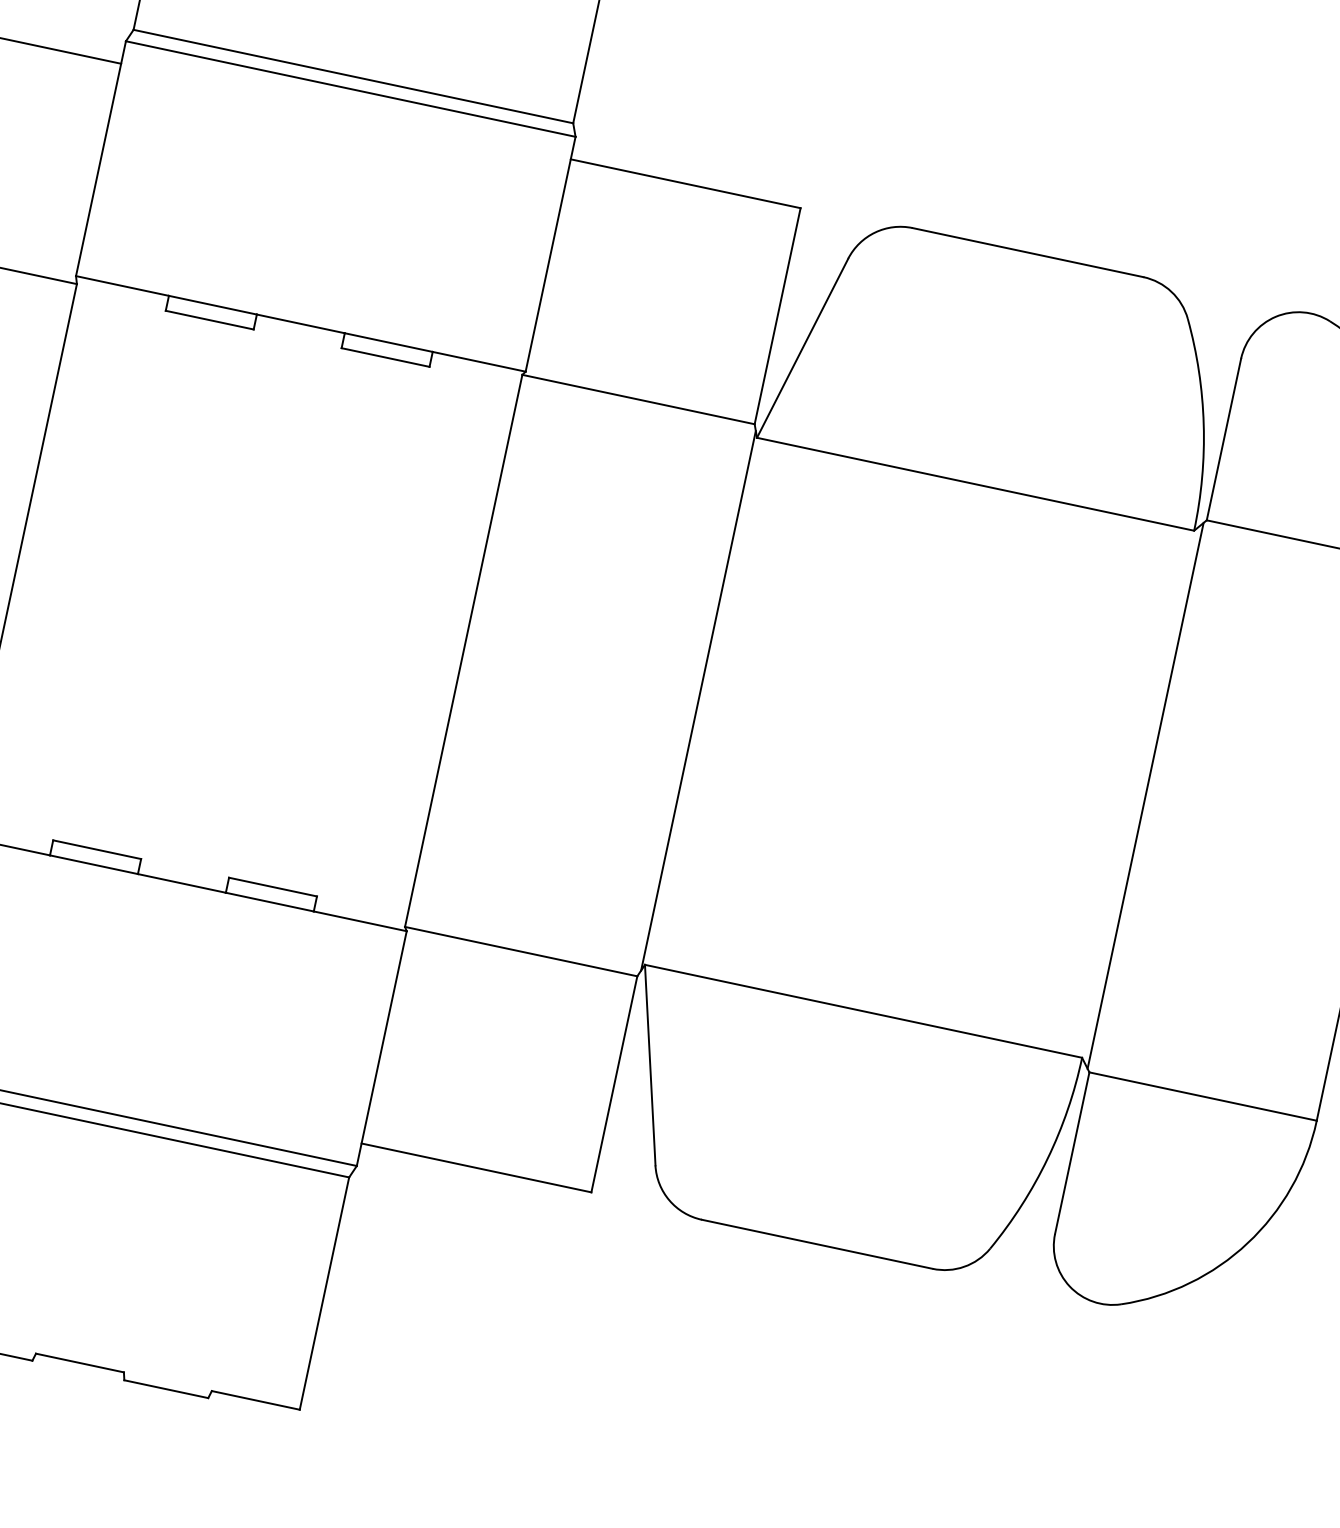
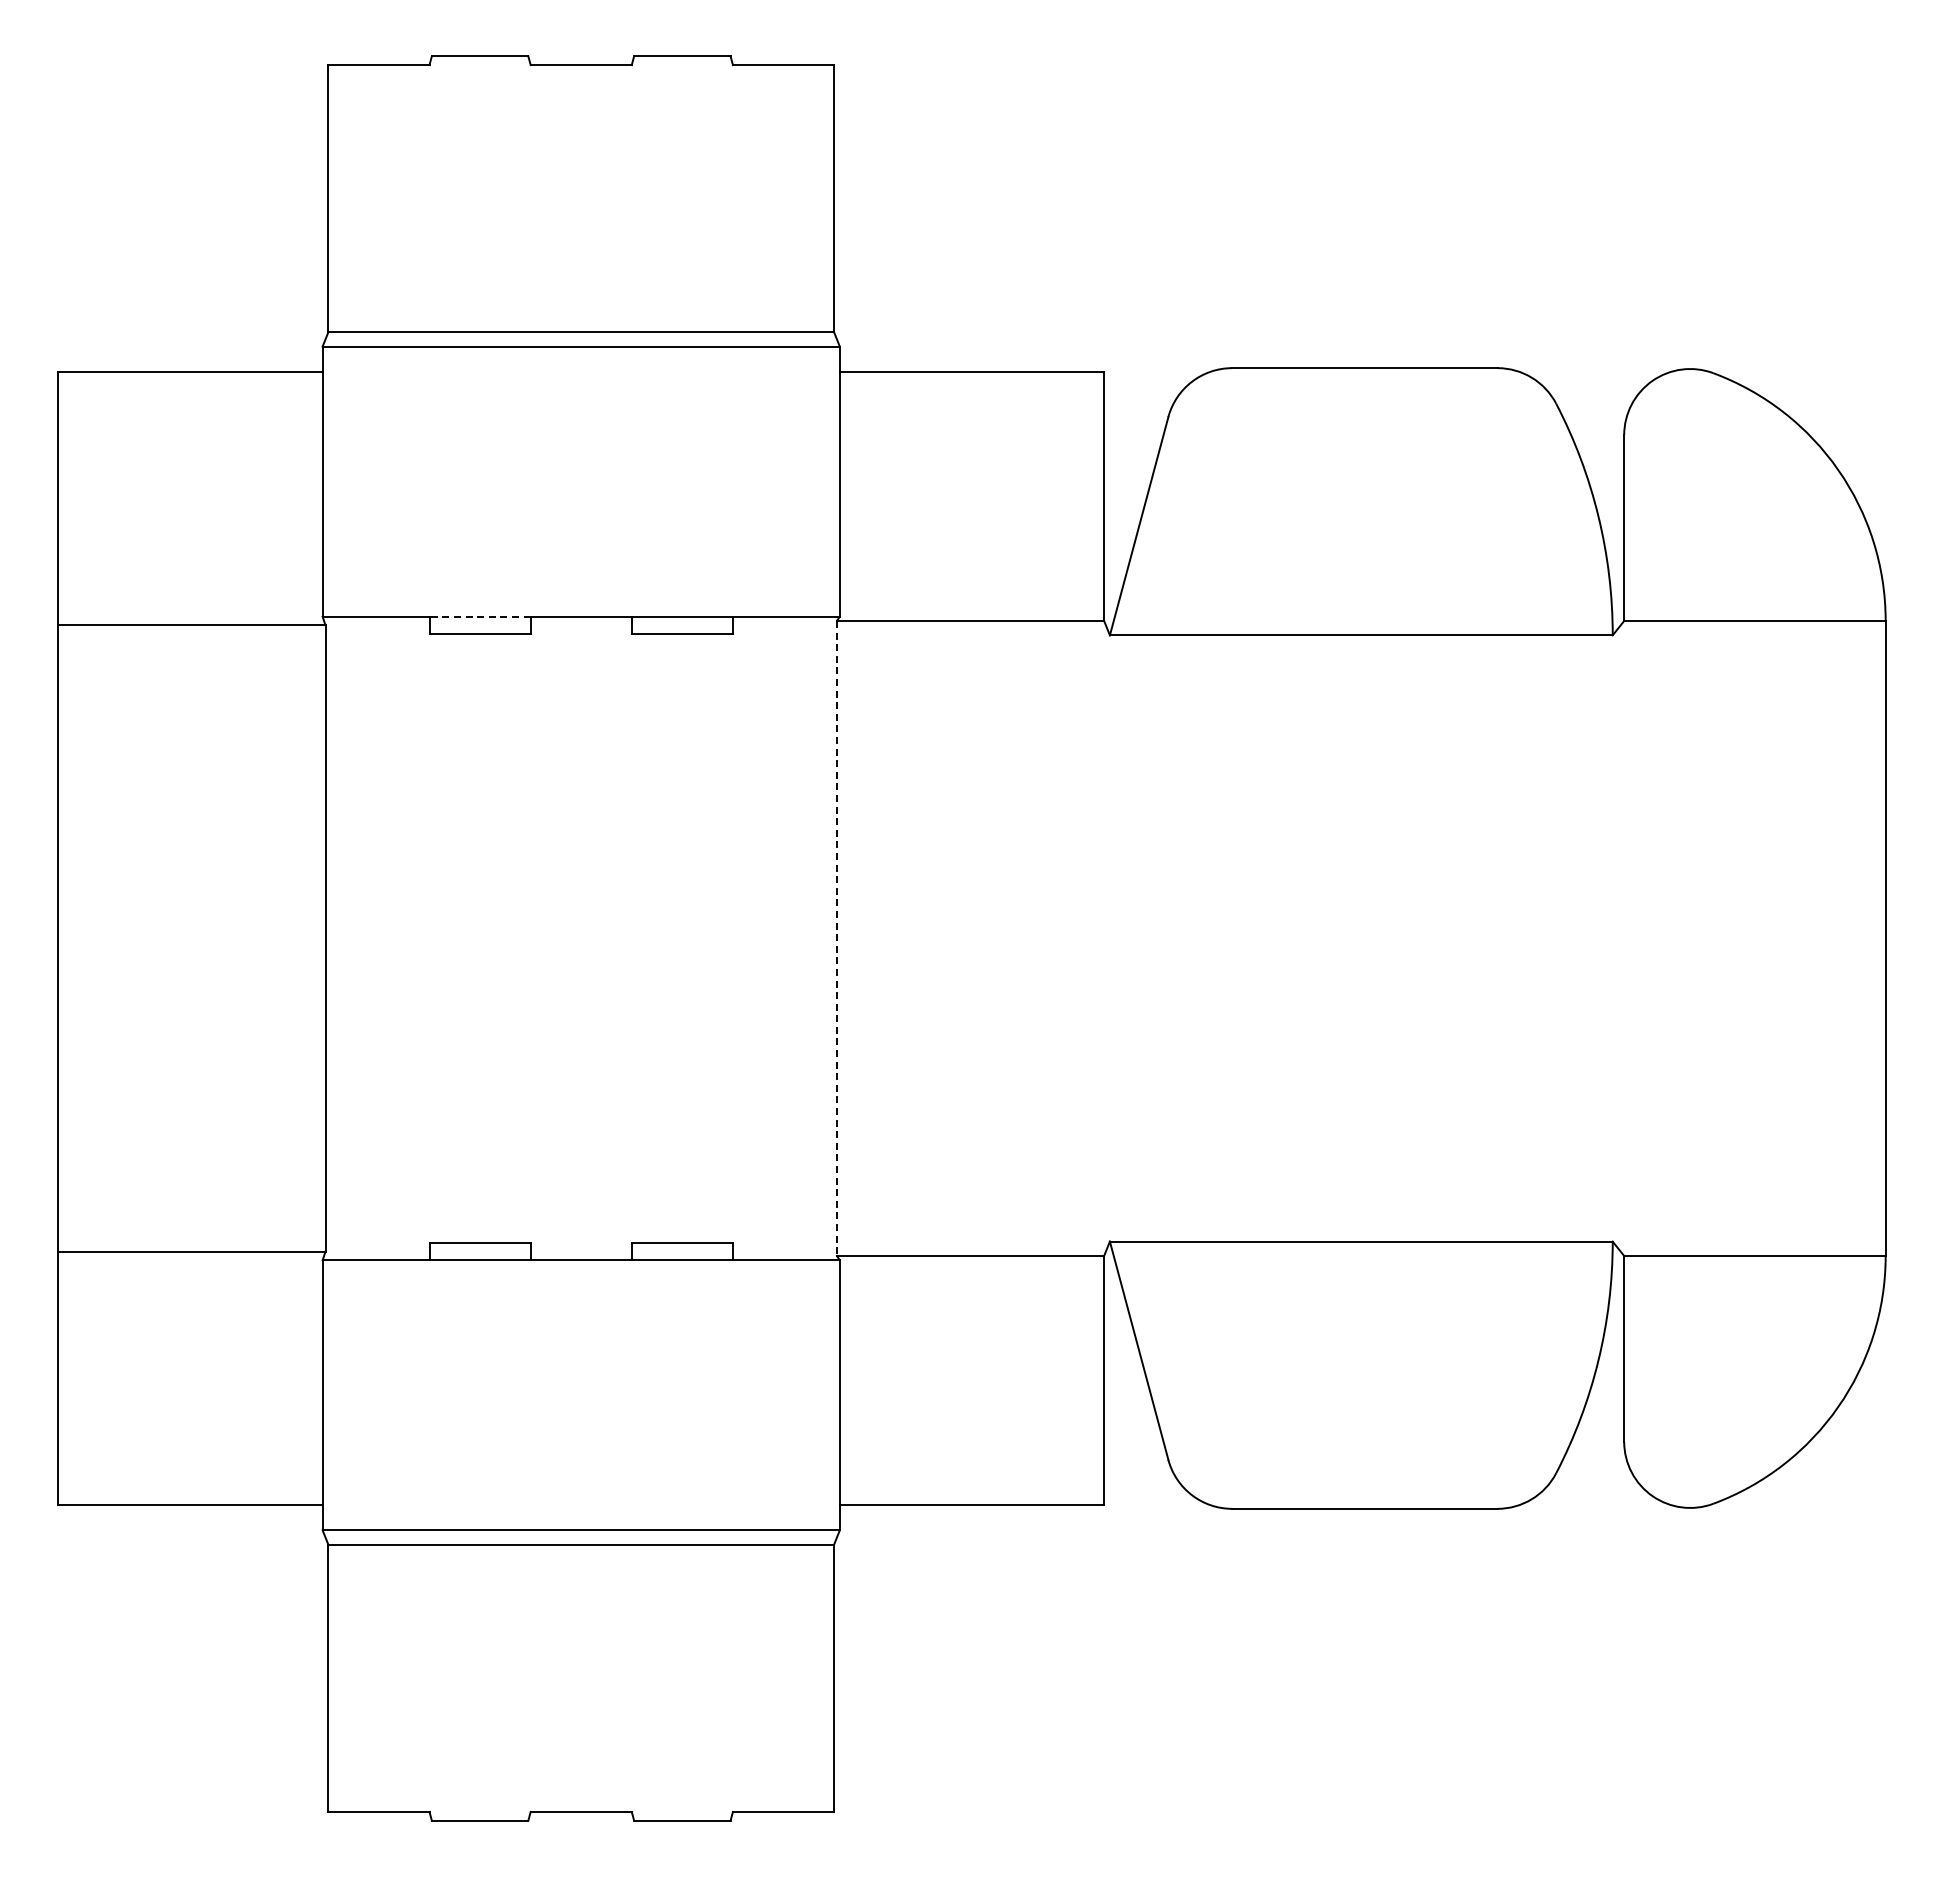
line: (213, 305) -> (480, 616), solid -> dashed
line: (463, 650) -> (836, 938), solid -> dashed
line: (698, 700) -> (1107, 938), removed
line: (1145, 795) -> (1621, 938), removed

